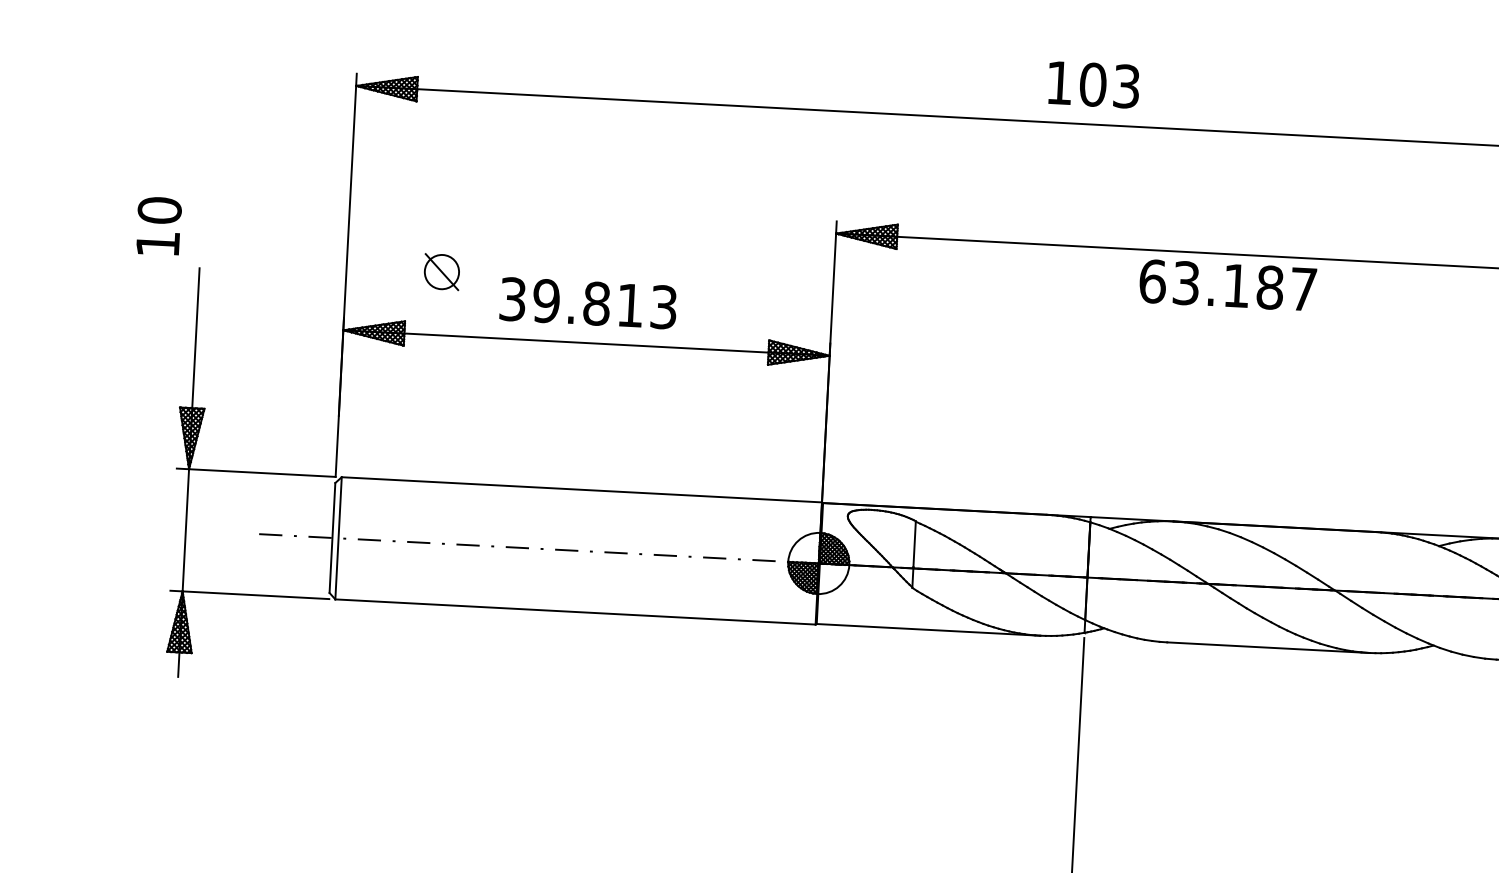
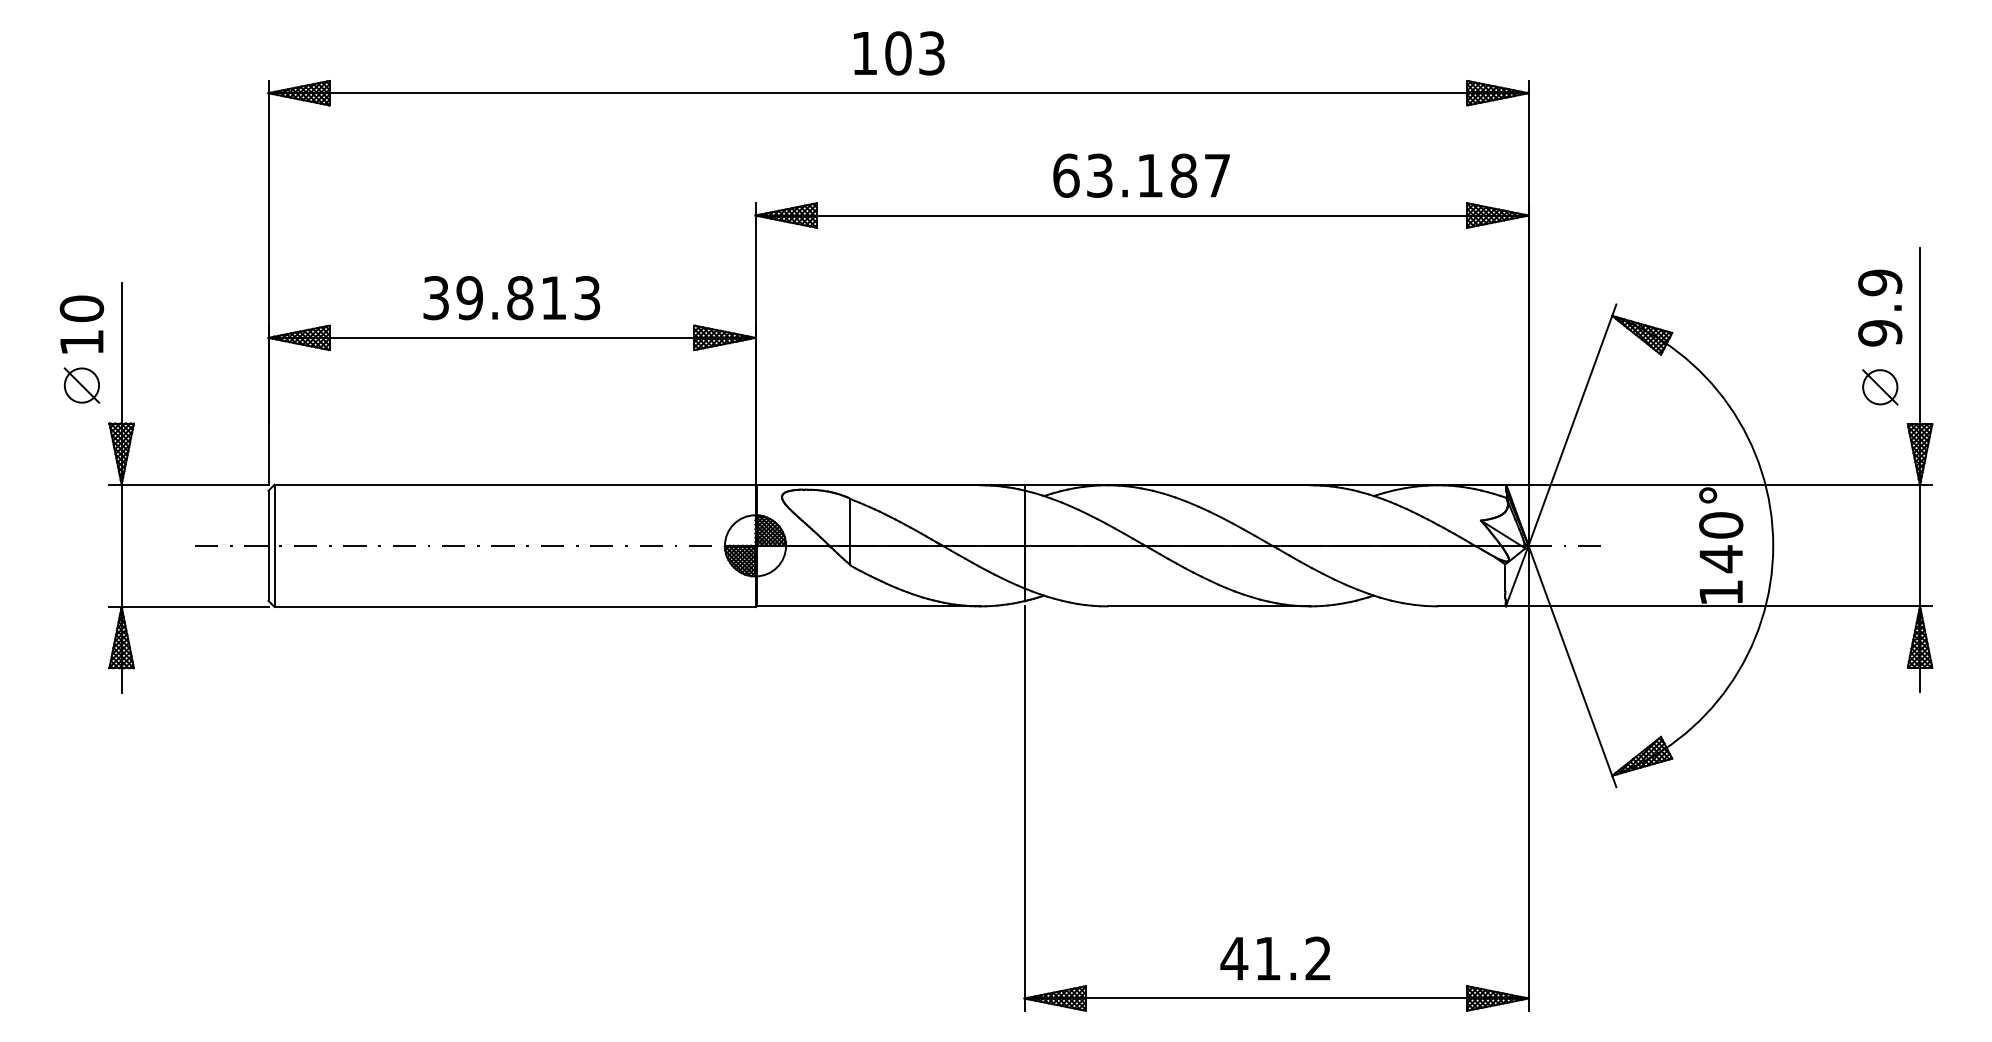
text: (1094, 84) -> (899, 53), moved
text: (158, 226) -> (81, 324), moved
part: (441, 271) -> (81, 385), moved
text: (1227, 285) -> (1141, 175), moved

